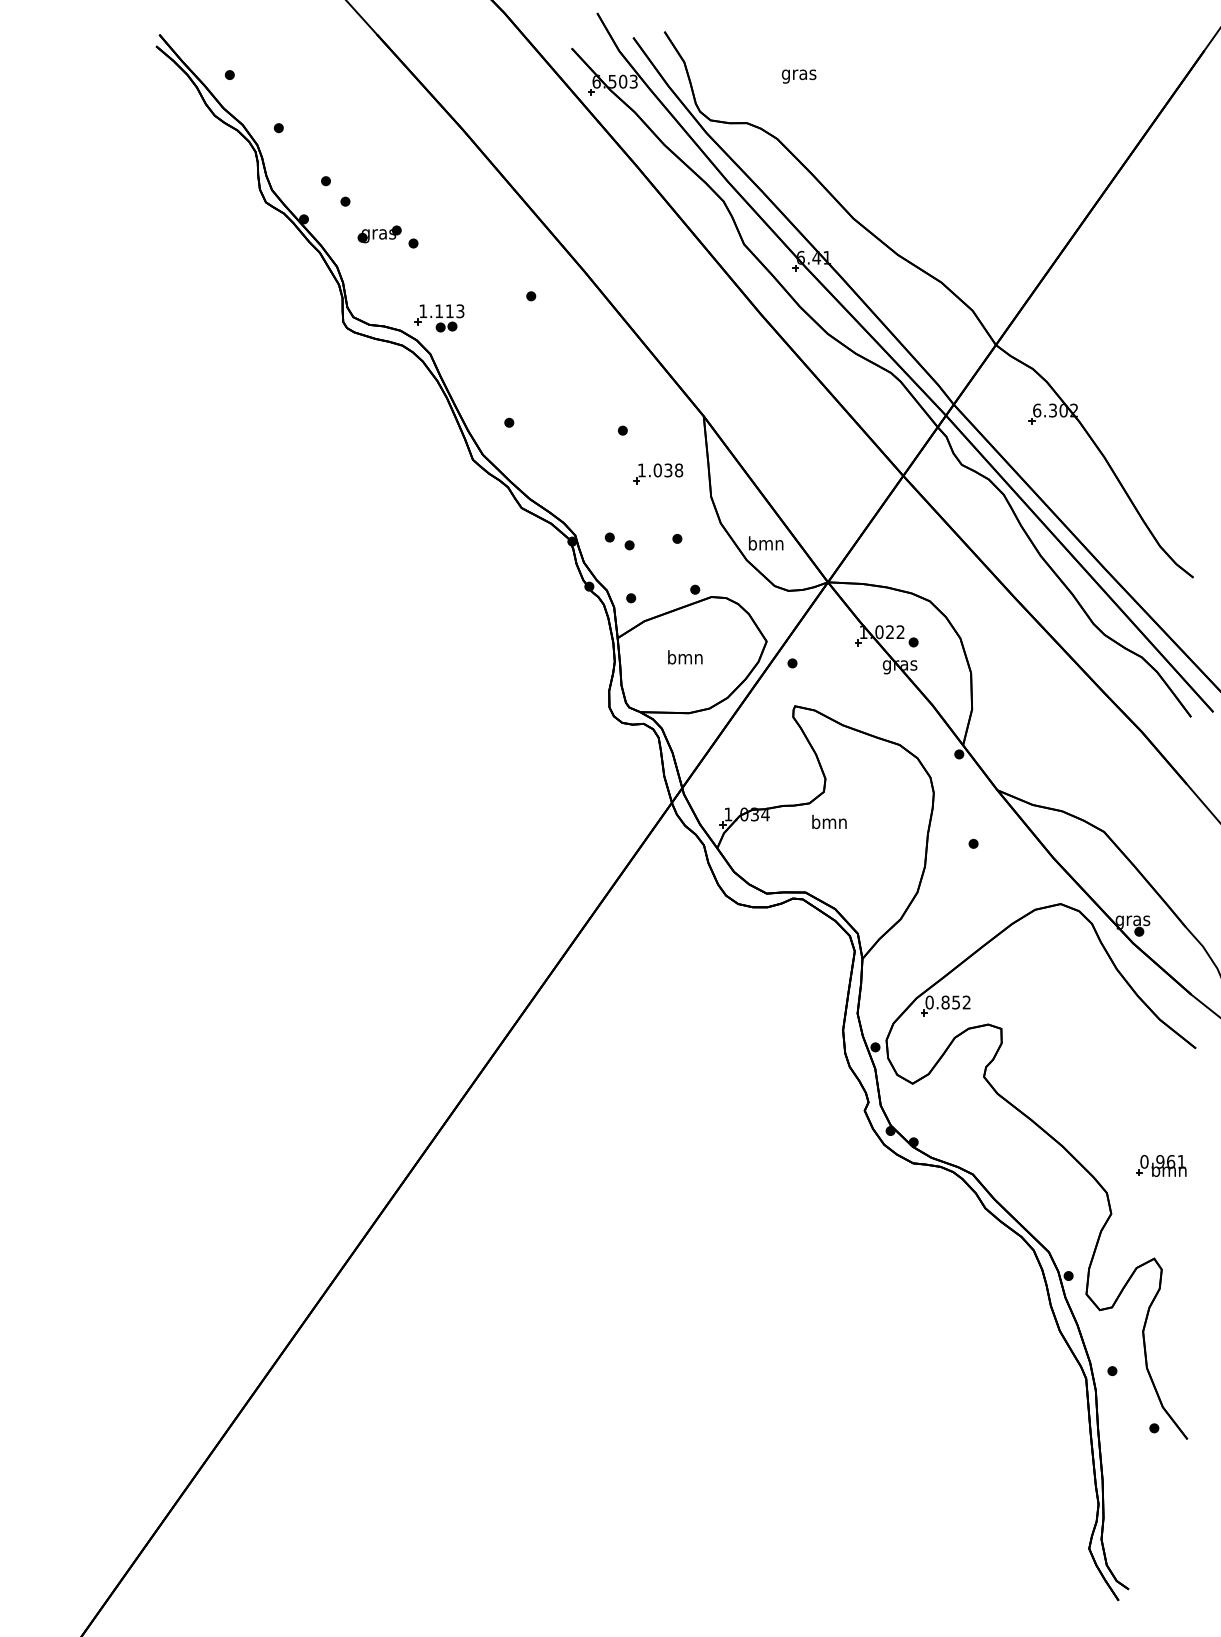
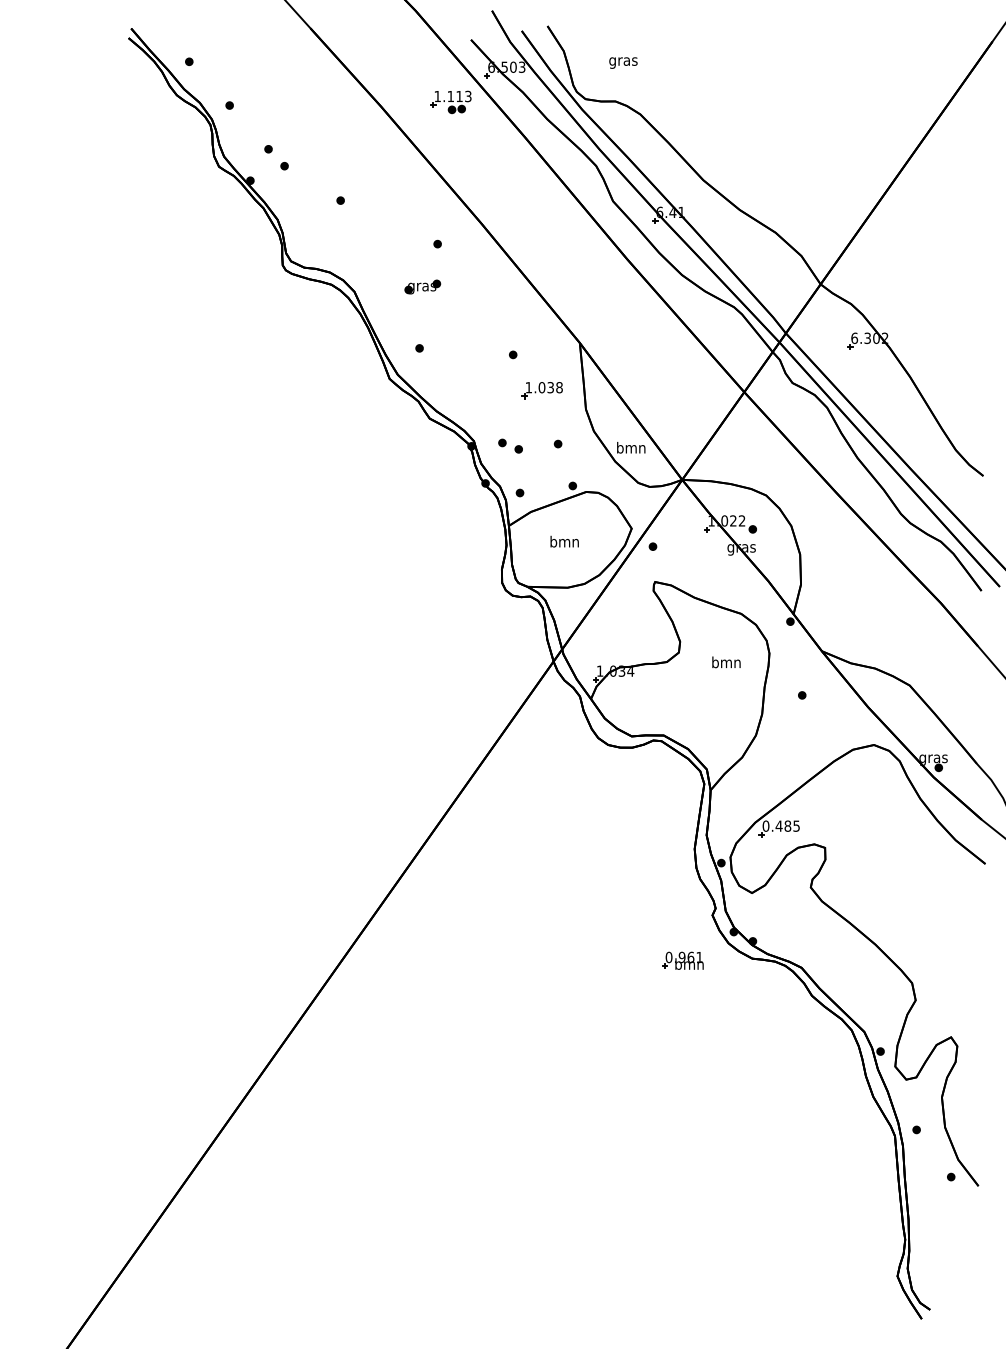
text: (799, 75) -> (623, 62), moved
part: (379, 233) -> (422, 286), moved
part: (438, 318) -> (450, 102), moved
text: (829, 822) -> (726, 662), moved
text: (955, 1001) -> (787, 825), 0.852 -> 0.485
part: (1160, 1165) -> (682, 960), moved

